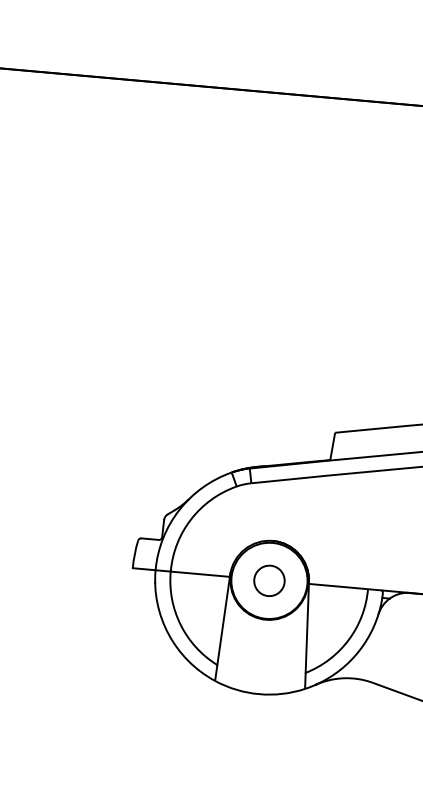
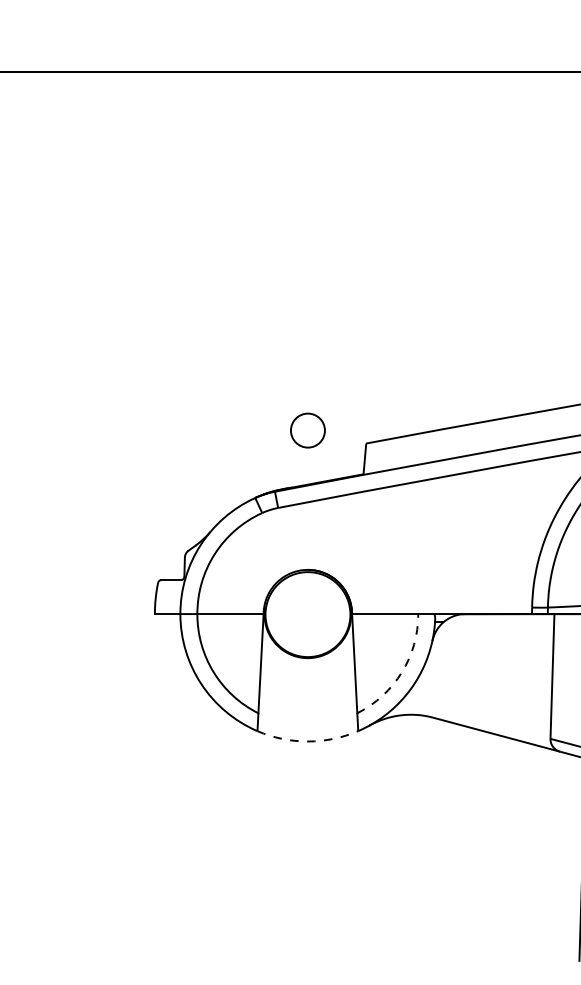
circle: (269, 580) -> (307, 430), moved
arc: (348, 640) -> (401, 672), solid -> dashed
arc: (258, 694) -> (307, 741), solid -> dashed

